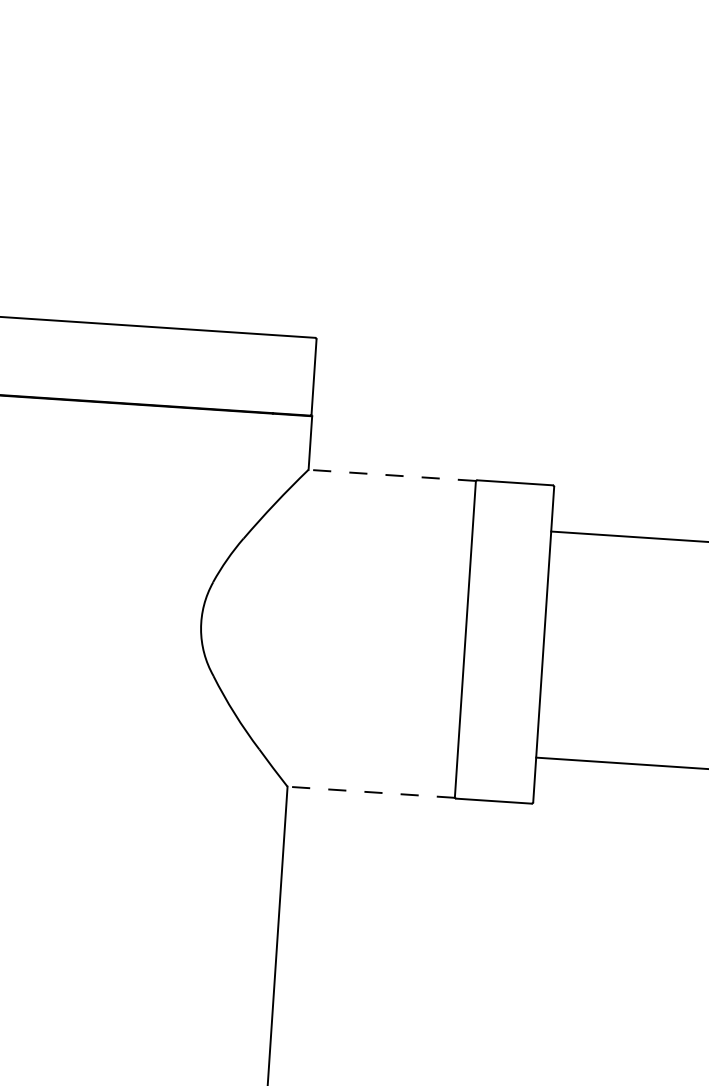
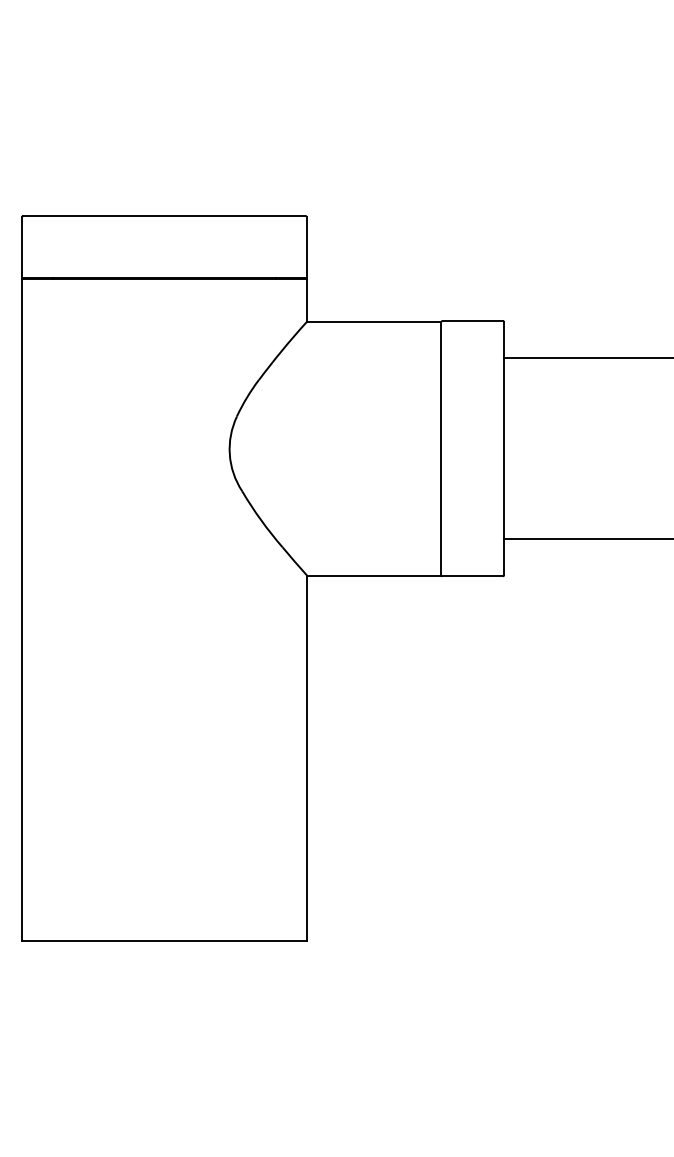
line: (391, 475) -> (373, 321), dashed -> solid
line: (370, 791) -> (373, 575), dashed -> solid

